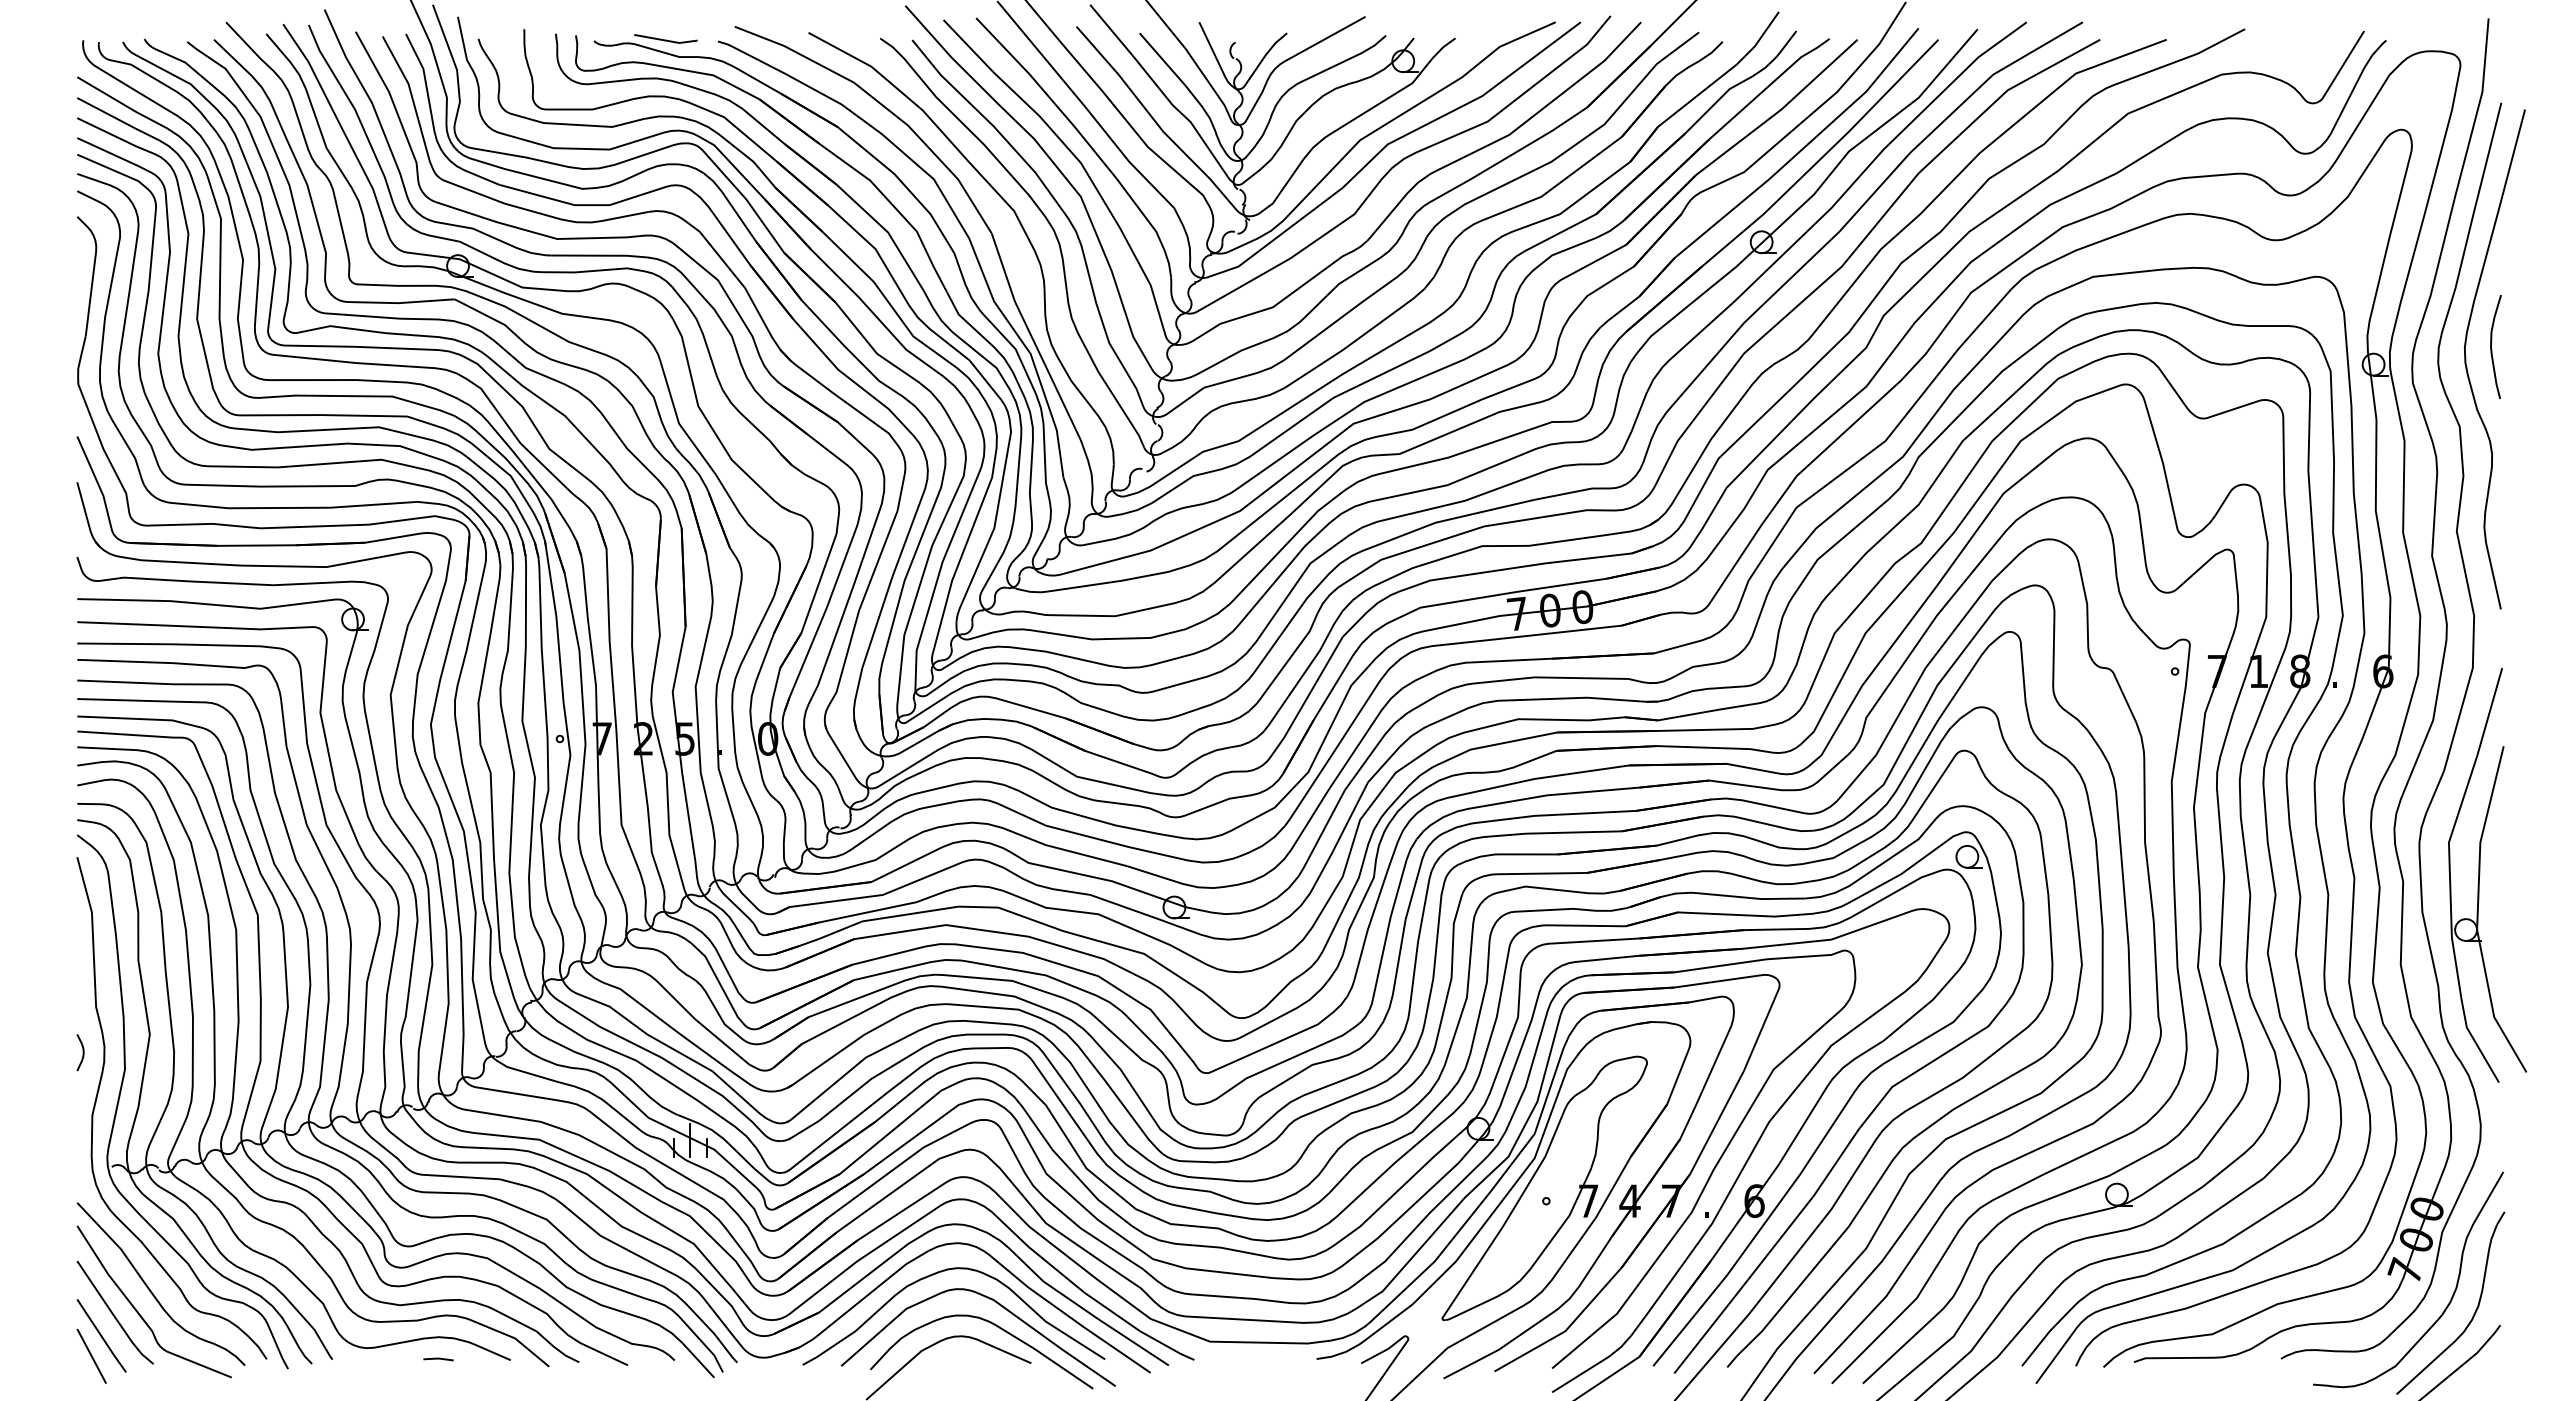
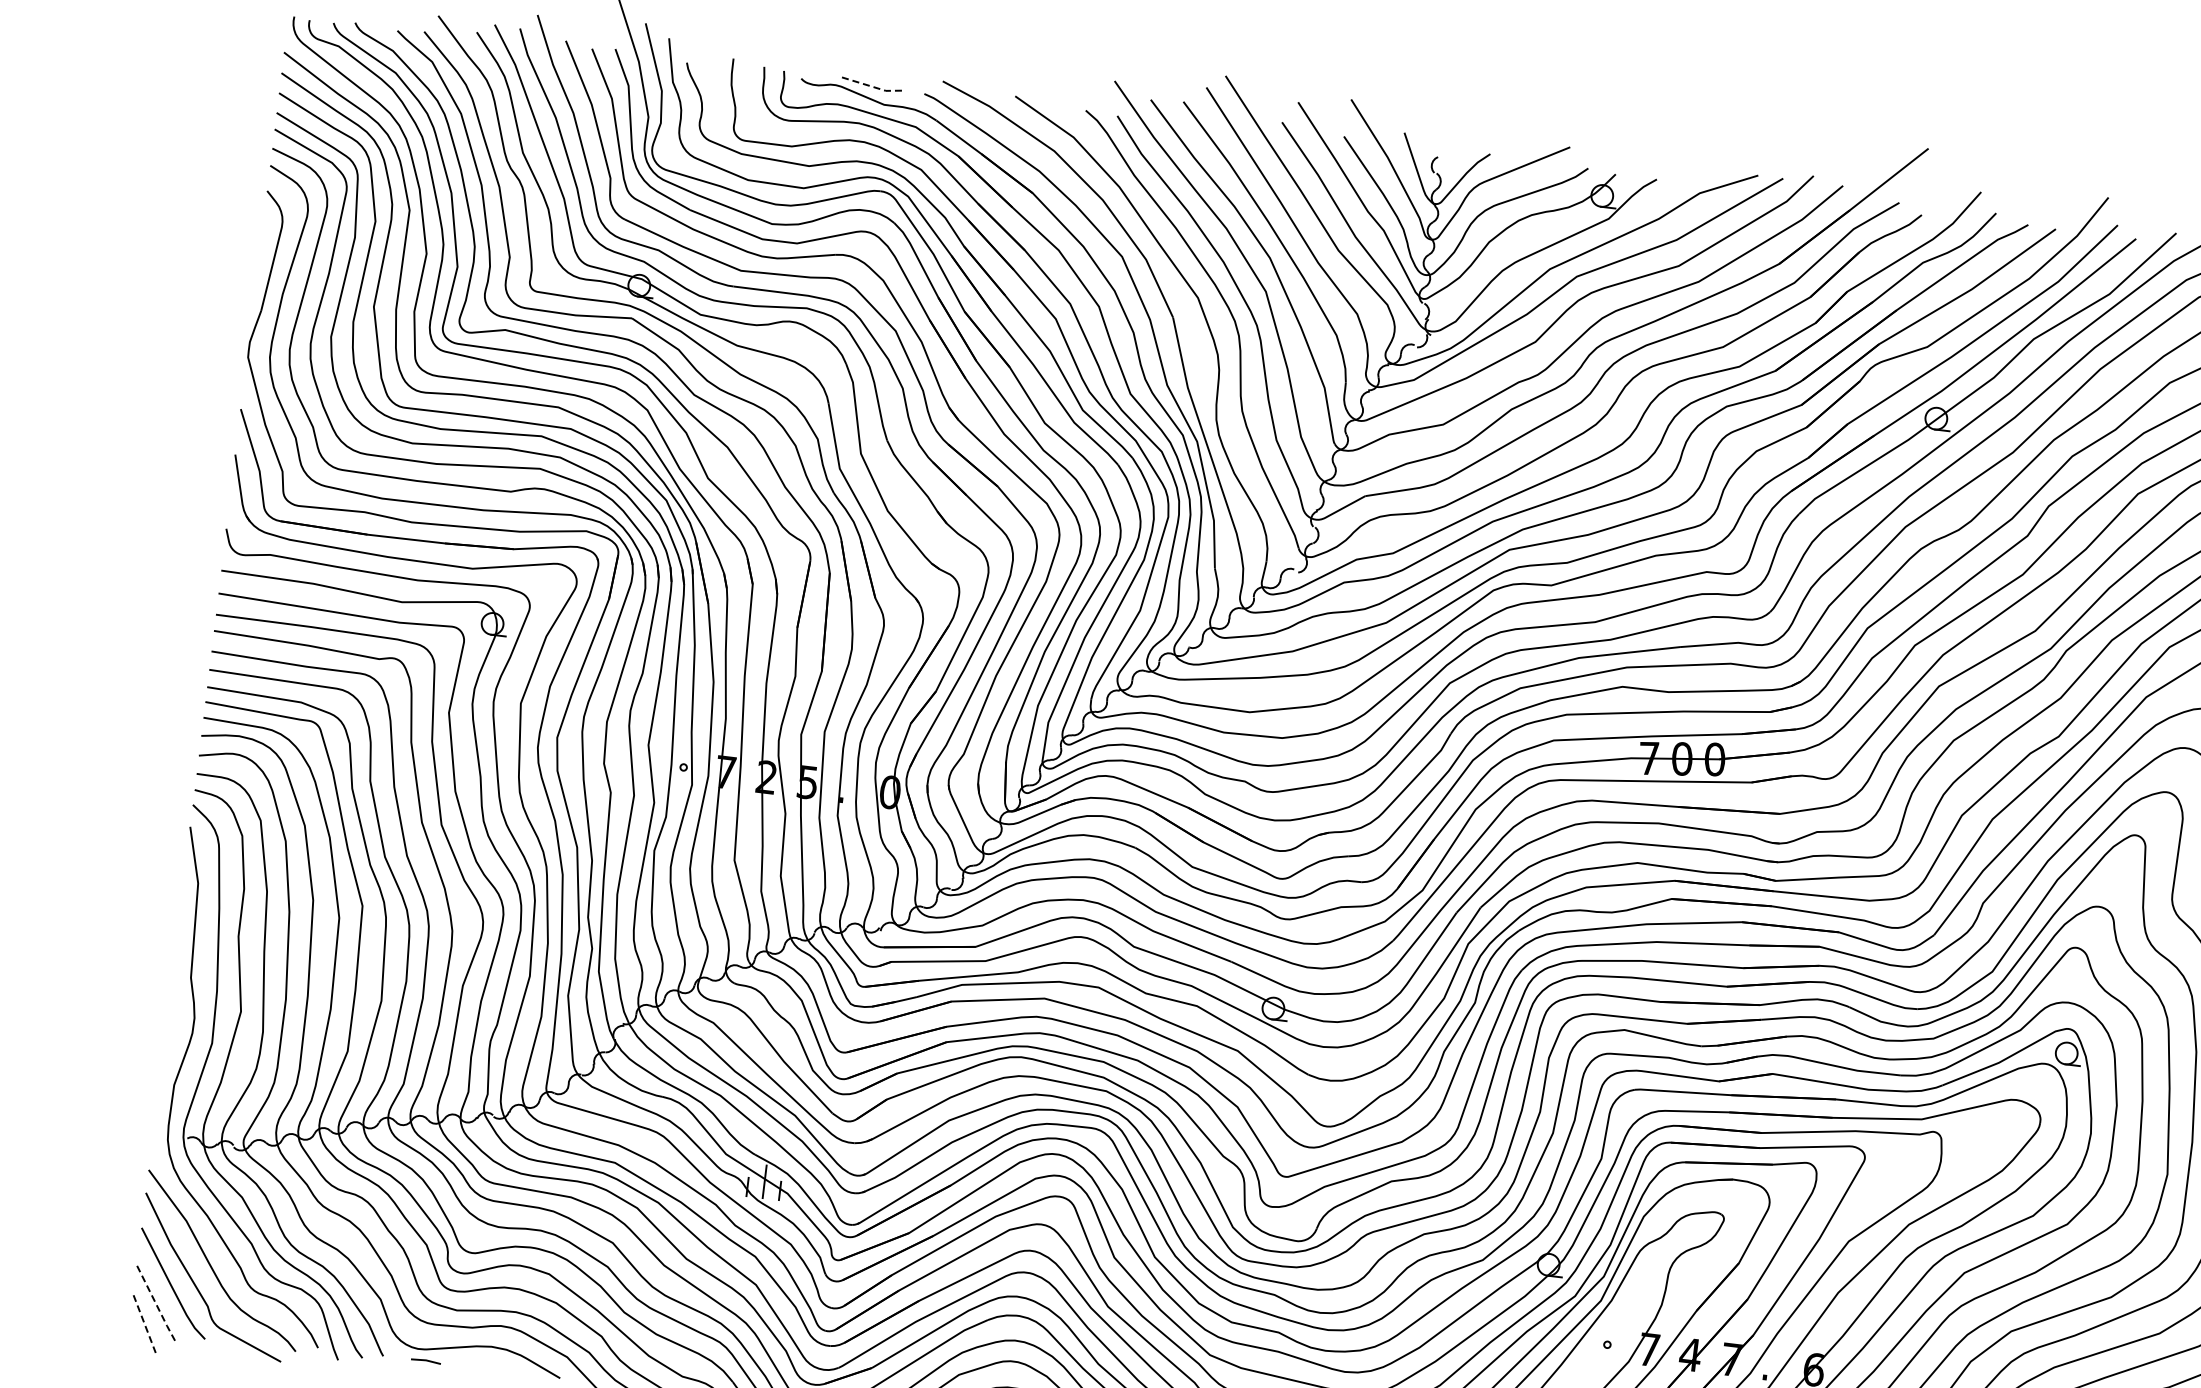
line: (666, 40) -> (873, 86), solid -> dashed
curve: (82, 1052) -> (171, 1021), removed
line: (101, 1336) -> (156, 1305), solid -> dashed
line: (91, 1356) -> (144, 1324), solid -> dashed
line: (438, 1359) -> (425, 1361), moved

